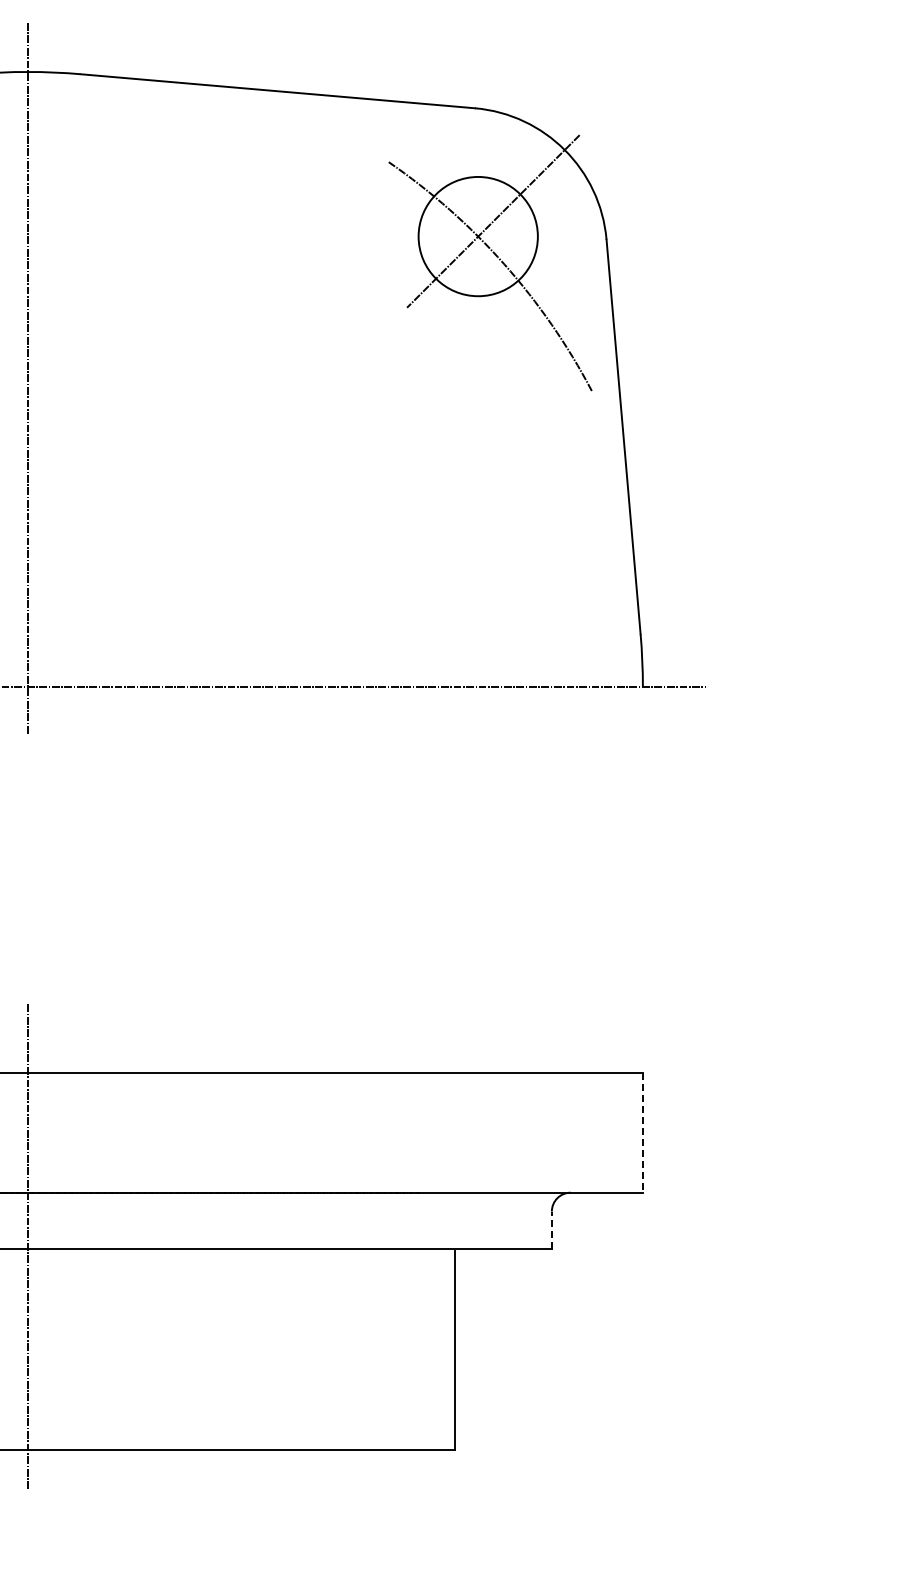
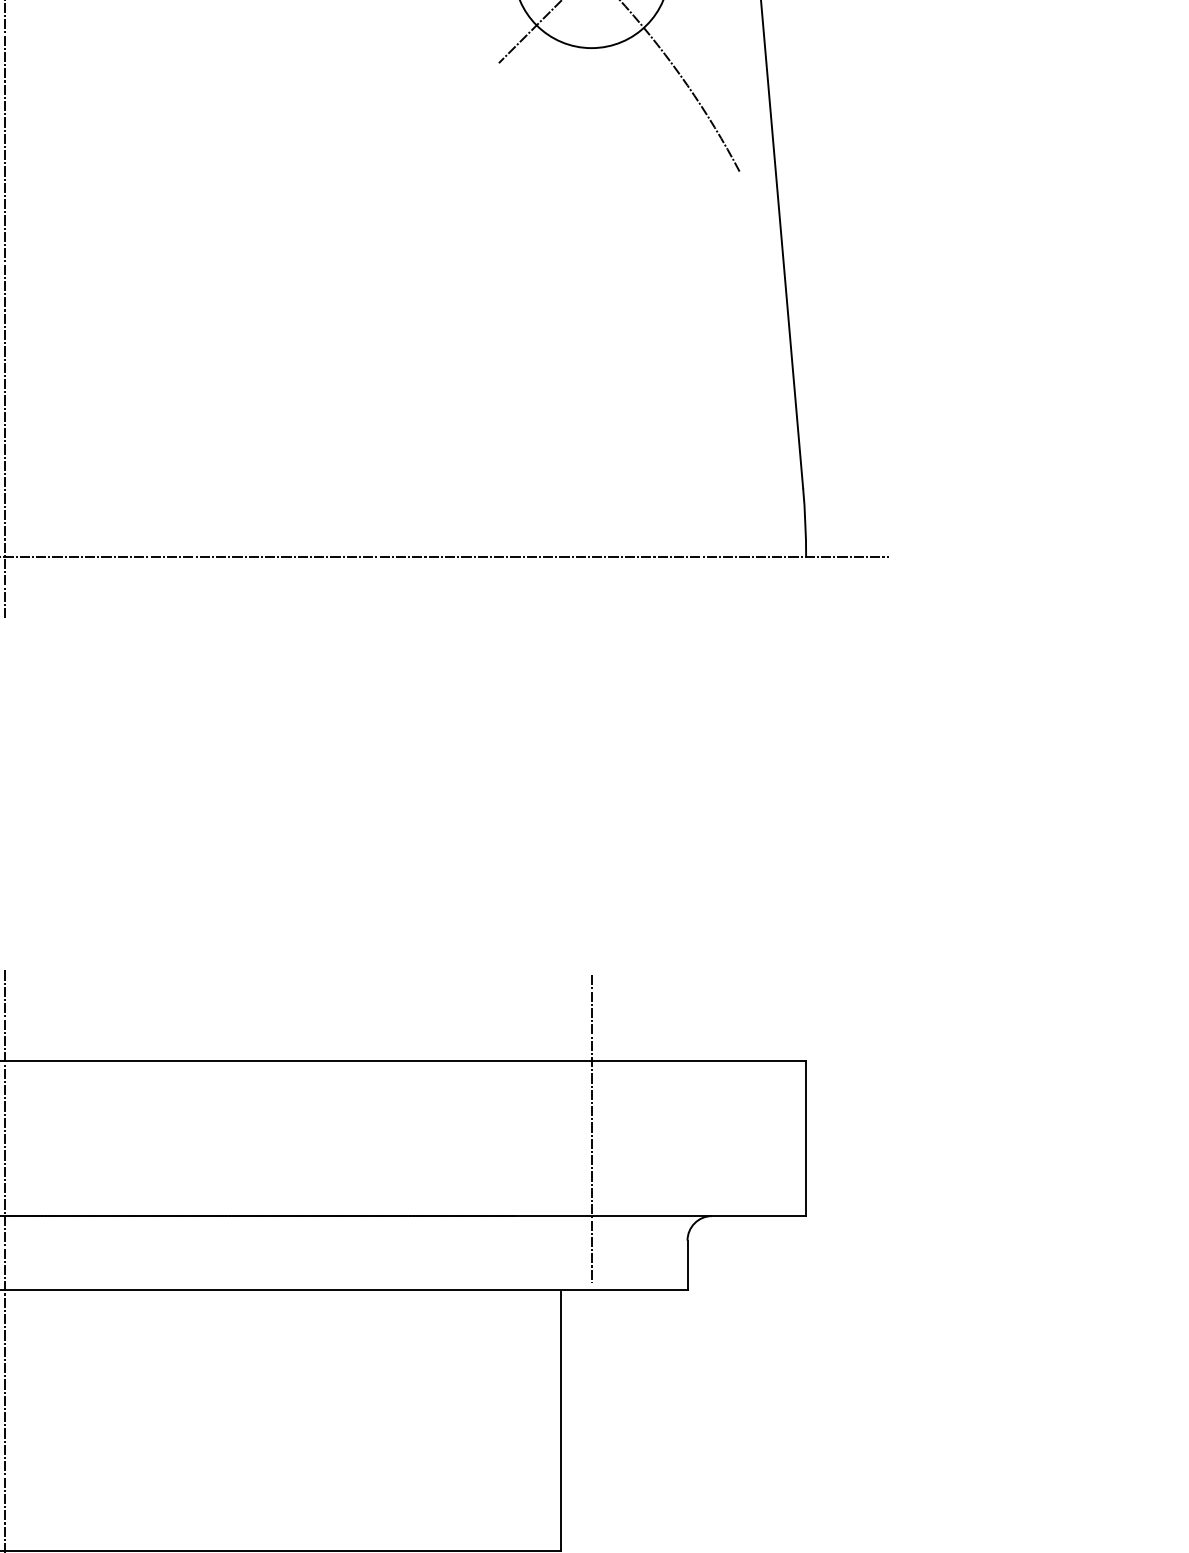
line: (478, 1125) -> (591, 1128), added
line: (642, 1133) -> (805, 1138), dashed -> solid
line: (551, 1230) -> (687, 1265), dashed -> solid

